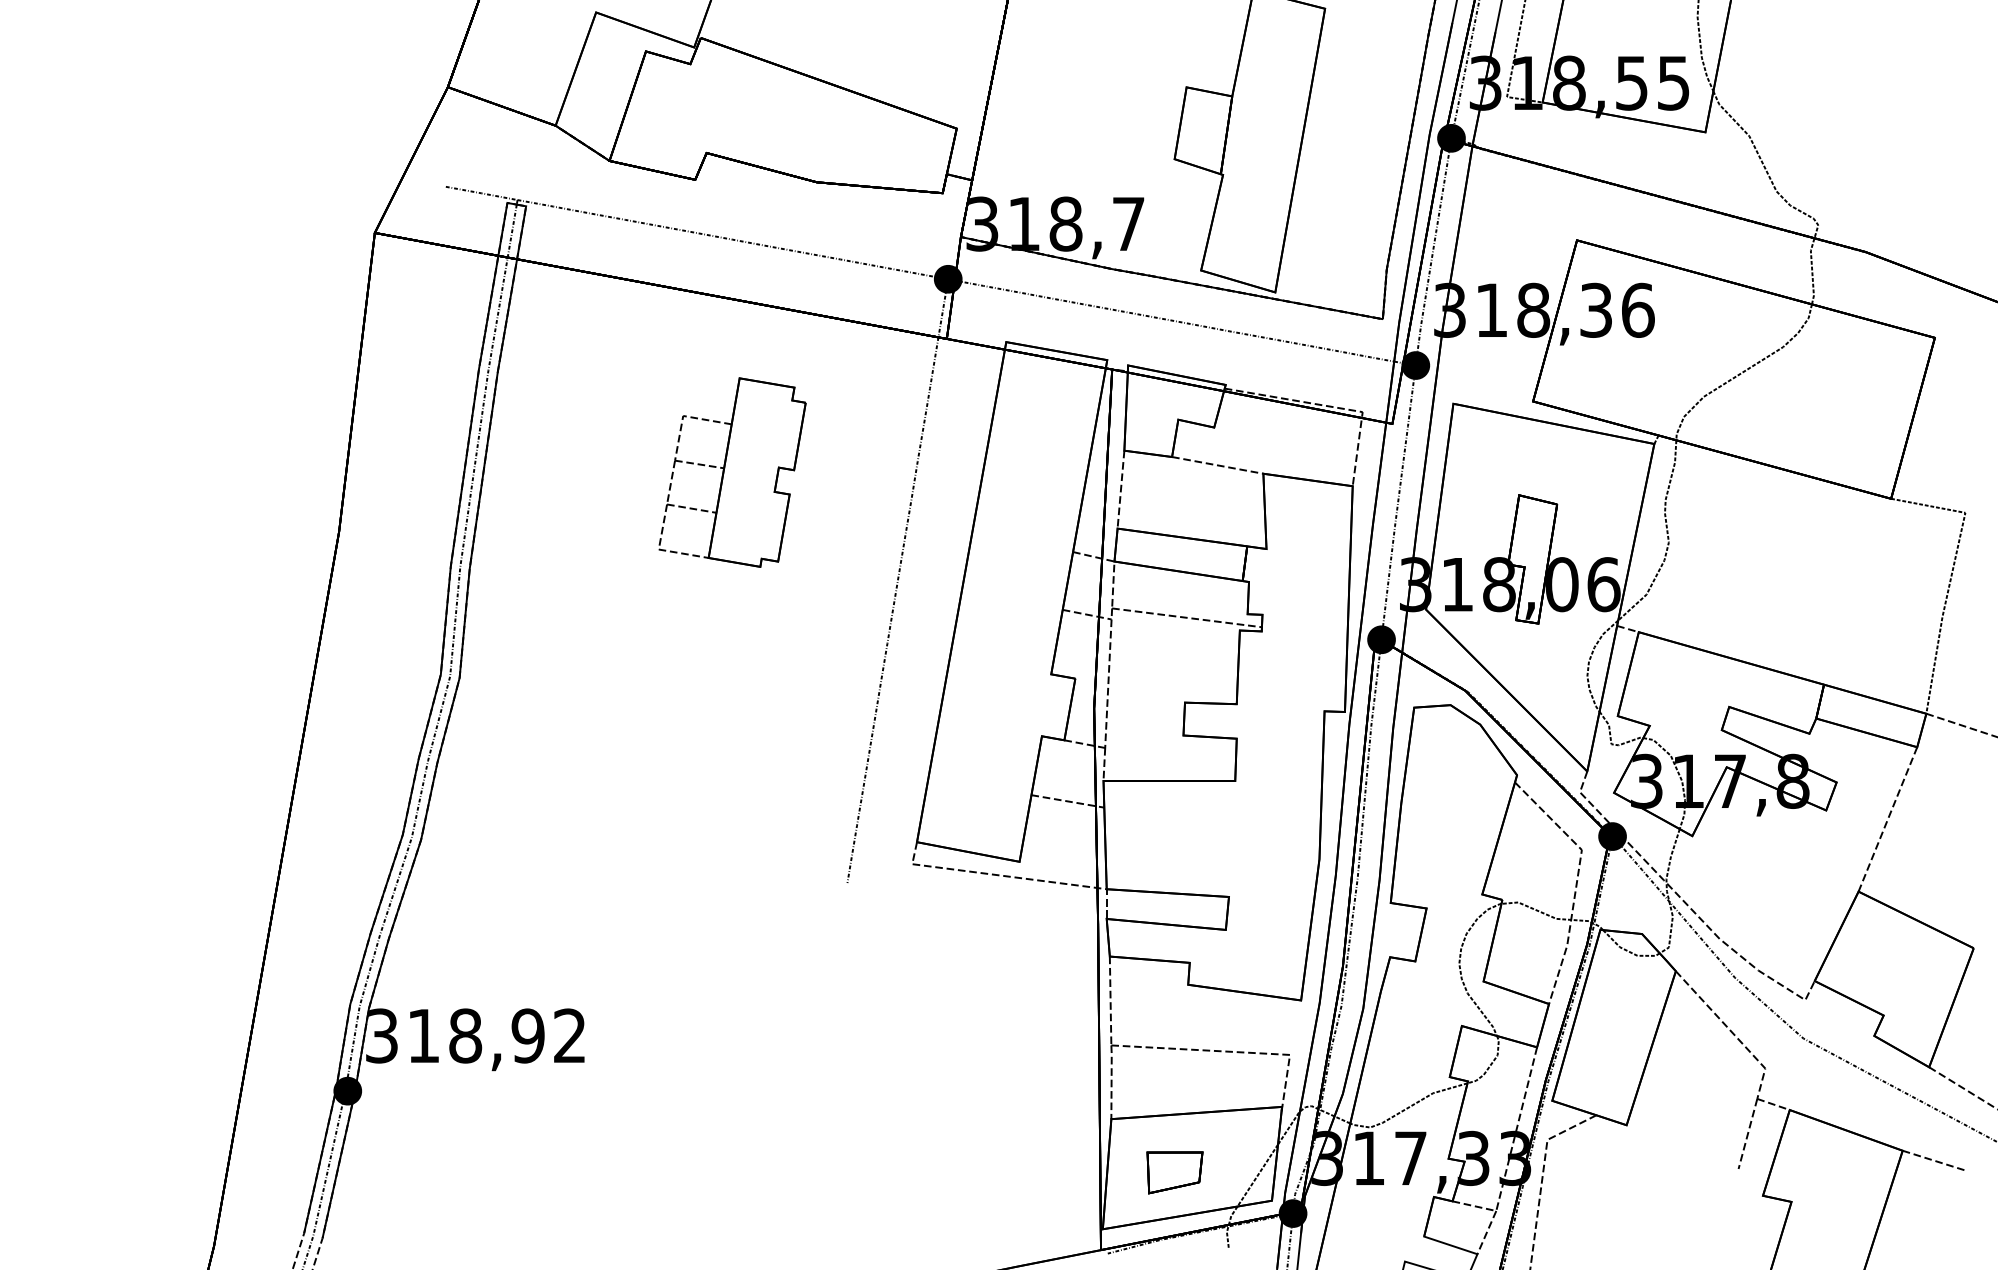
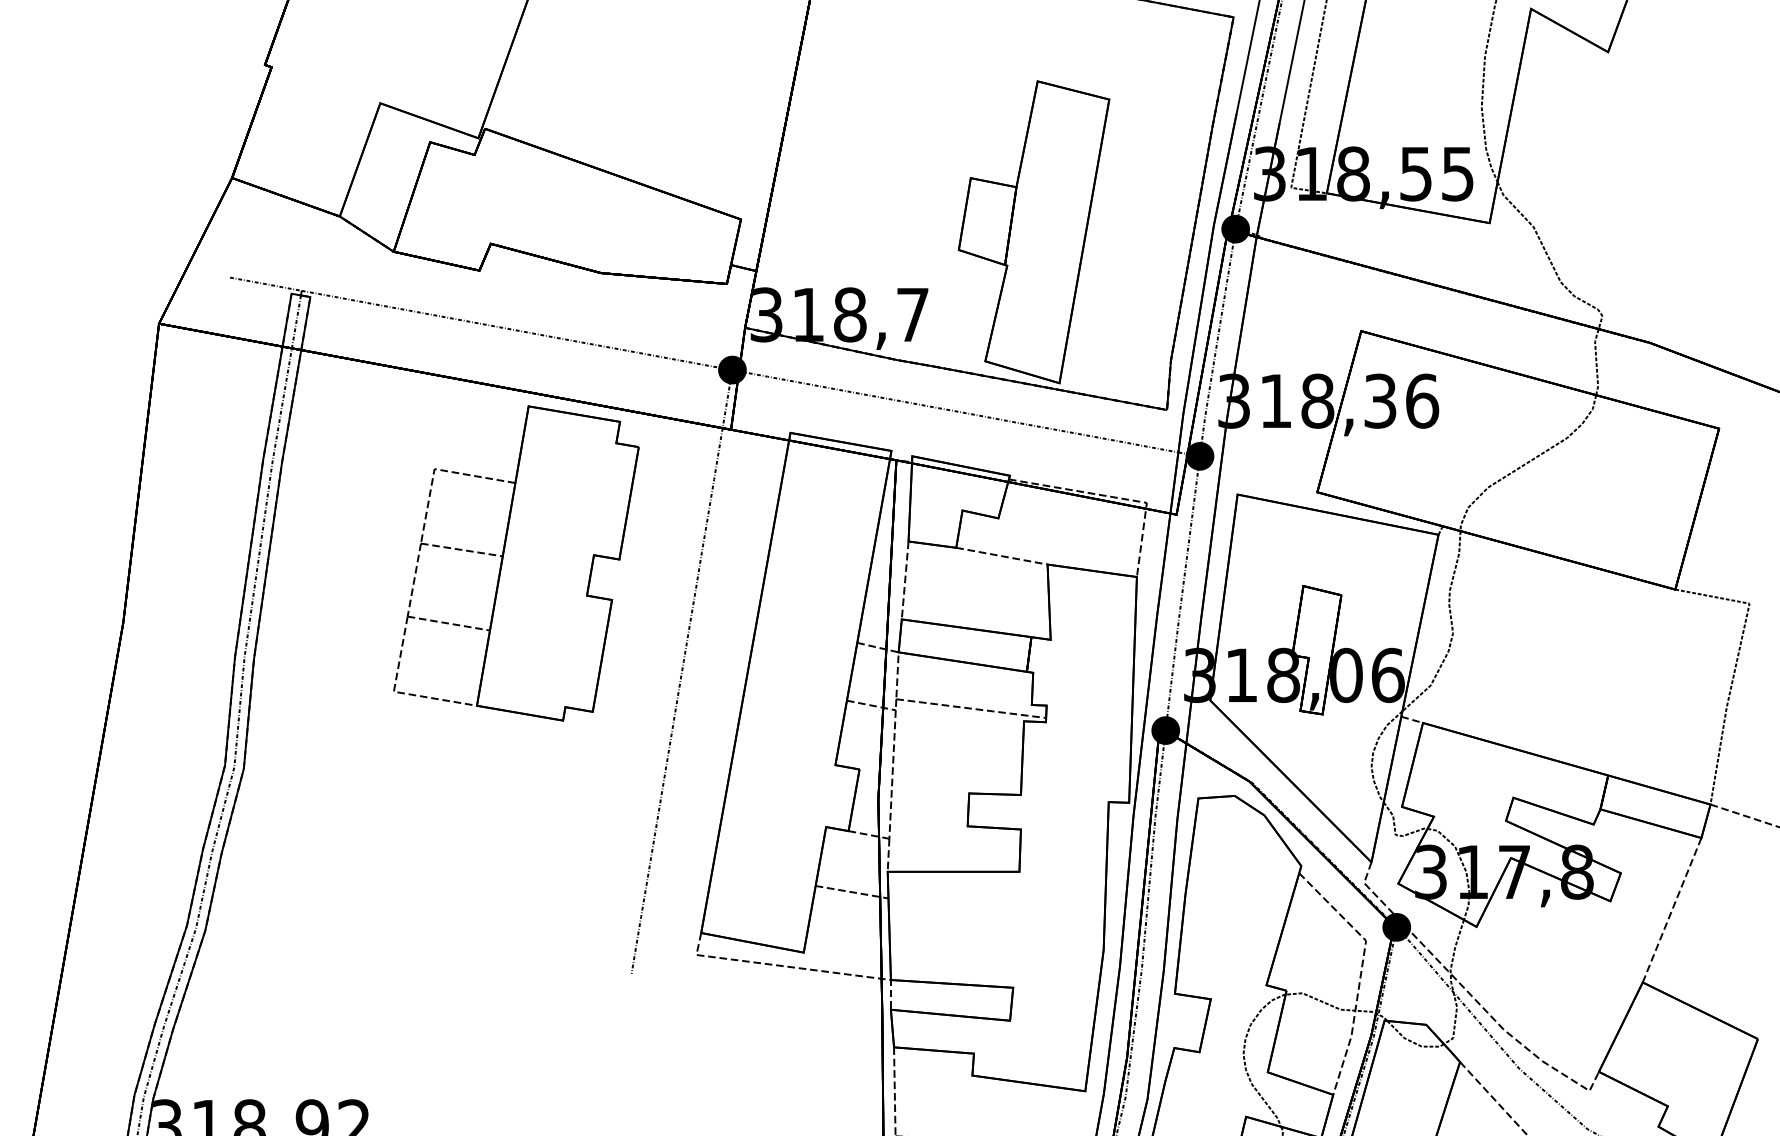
part: (732, 472) -> (516, 563), size x1.67

